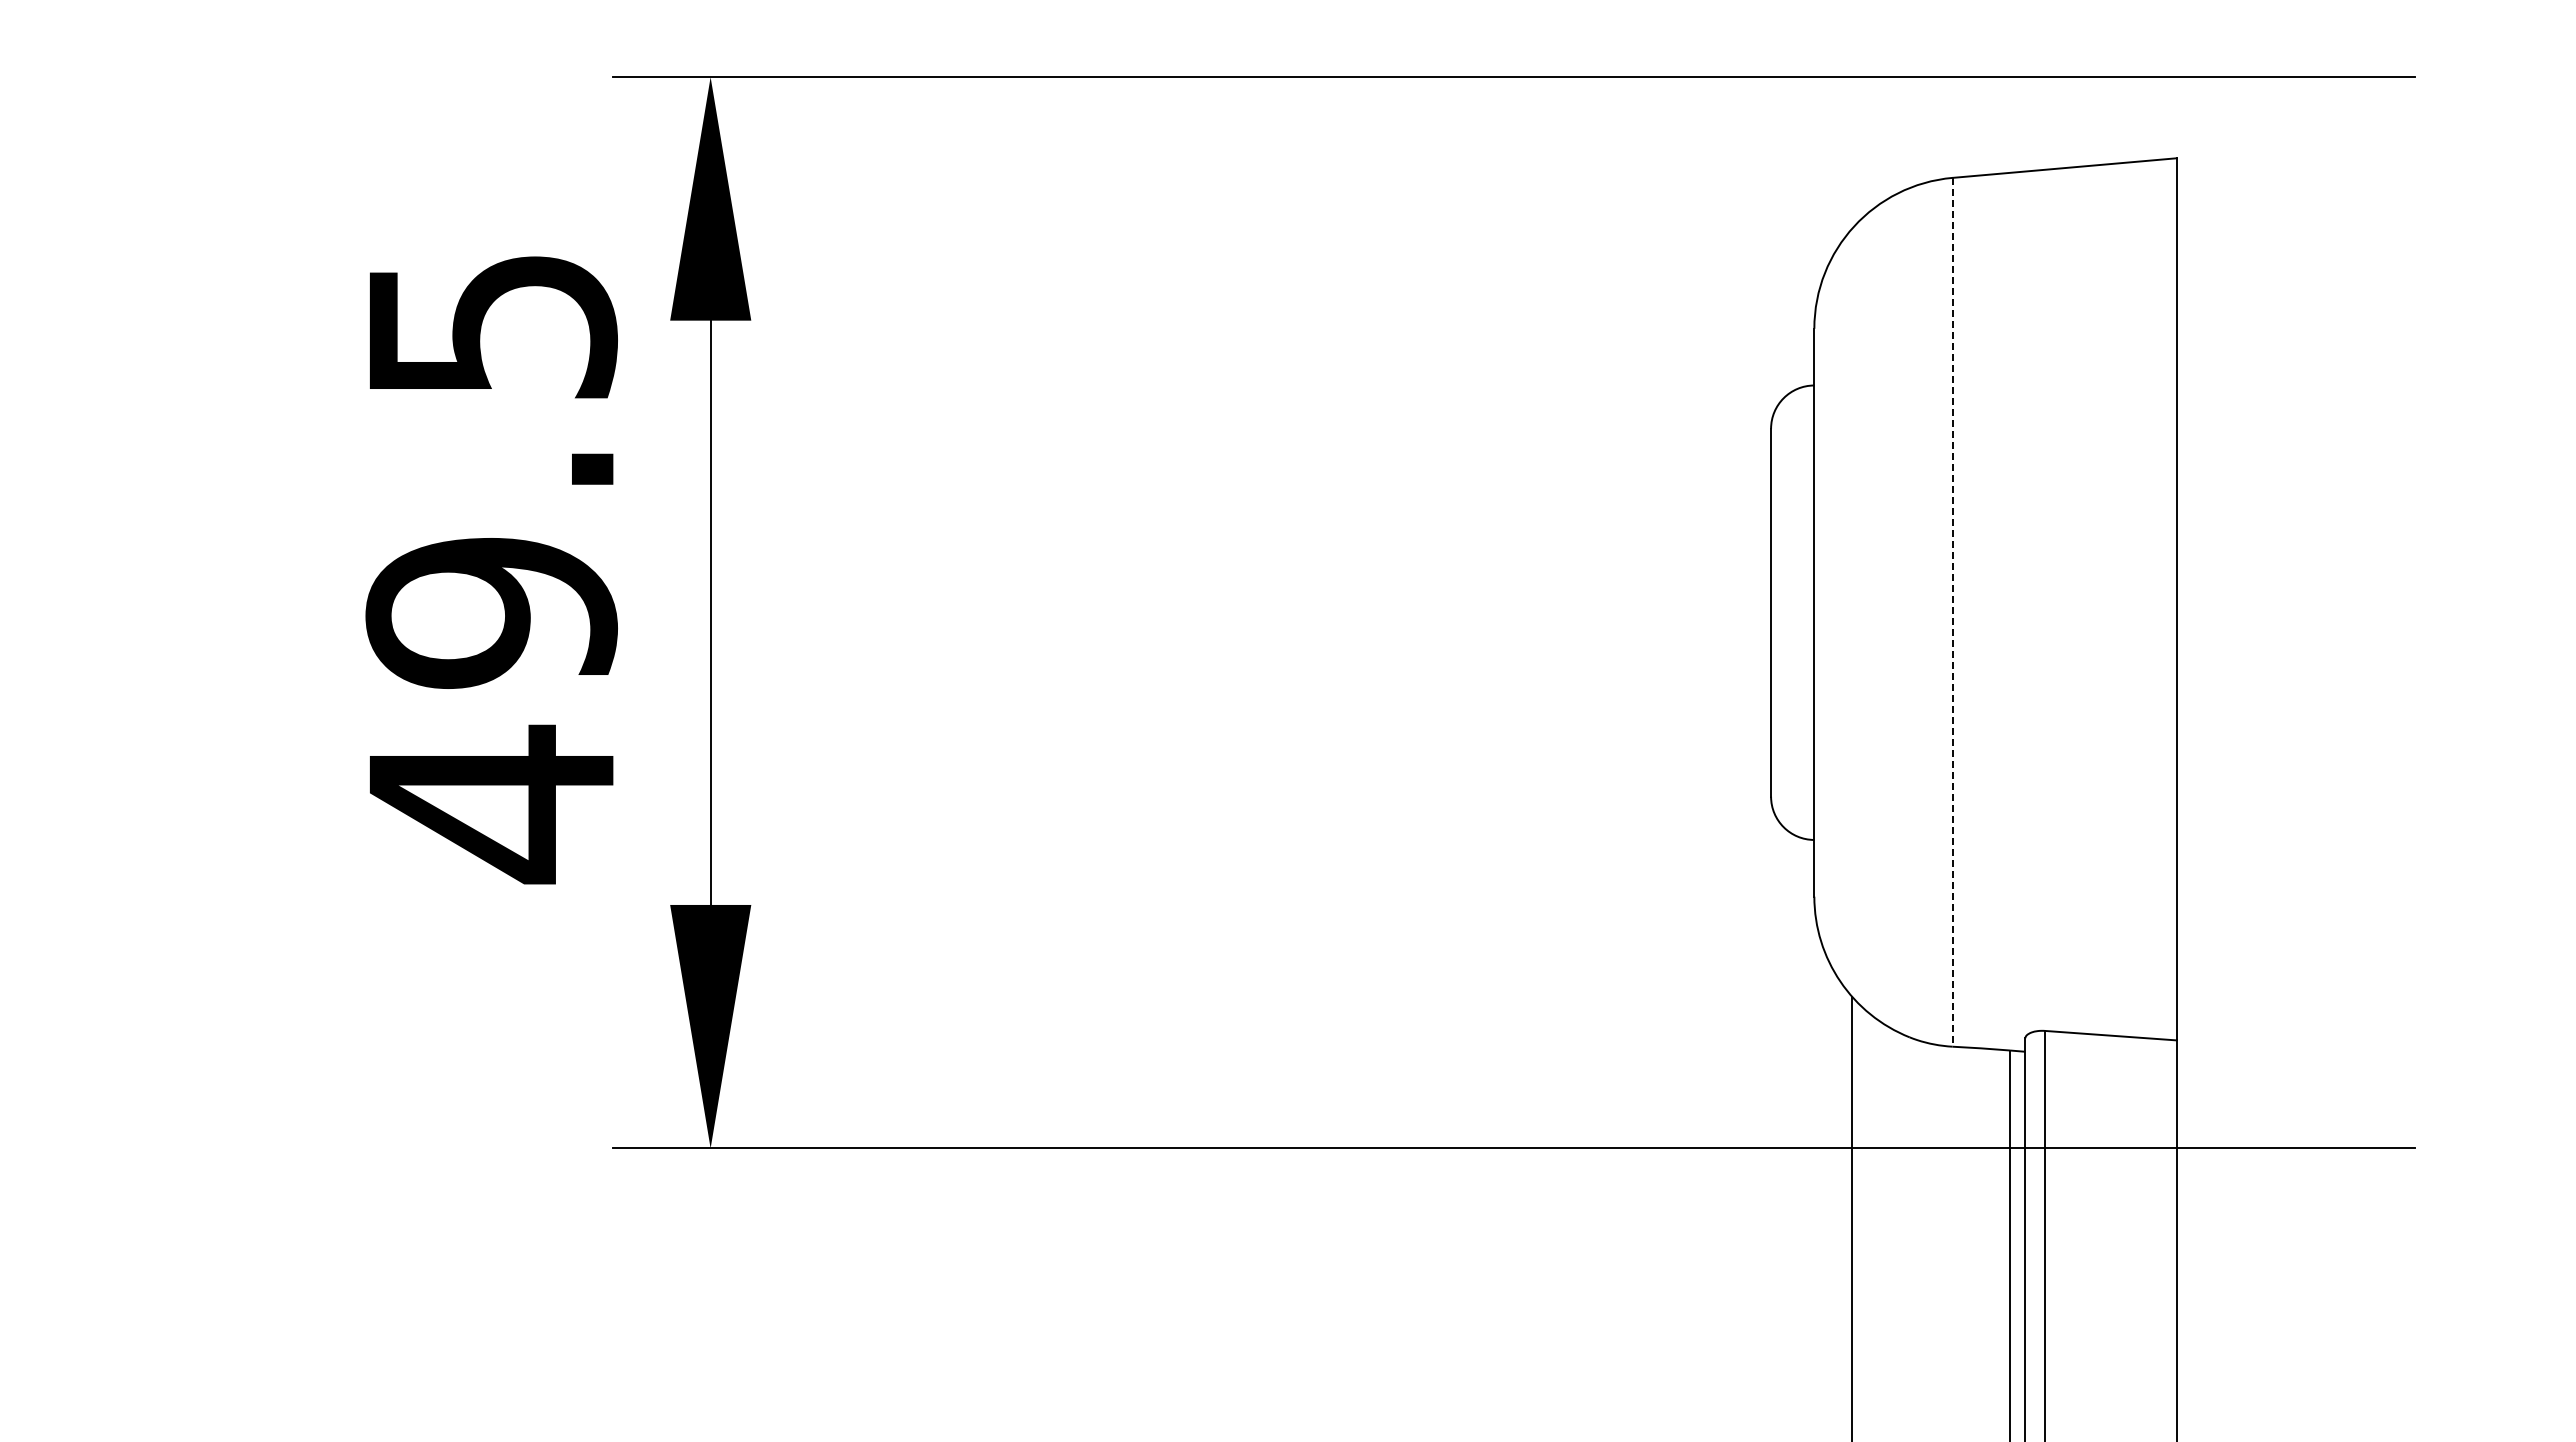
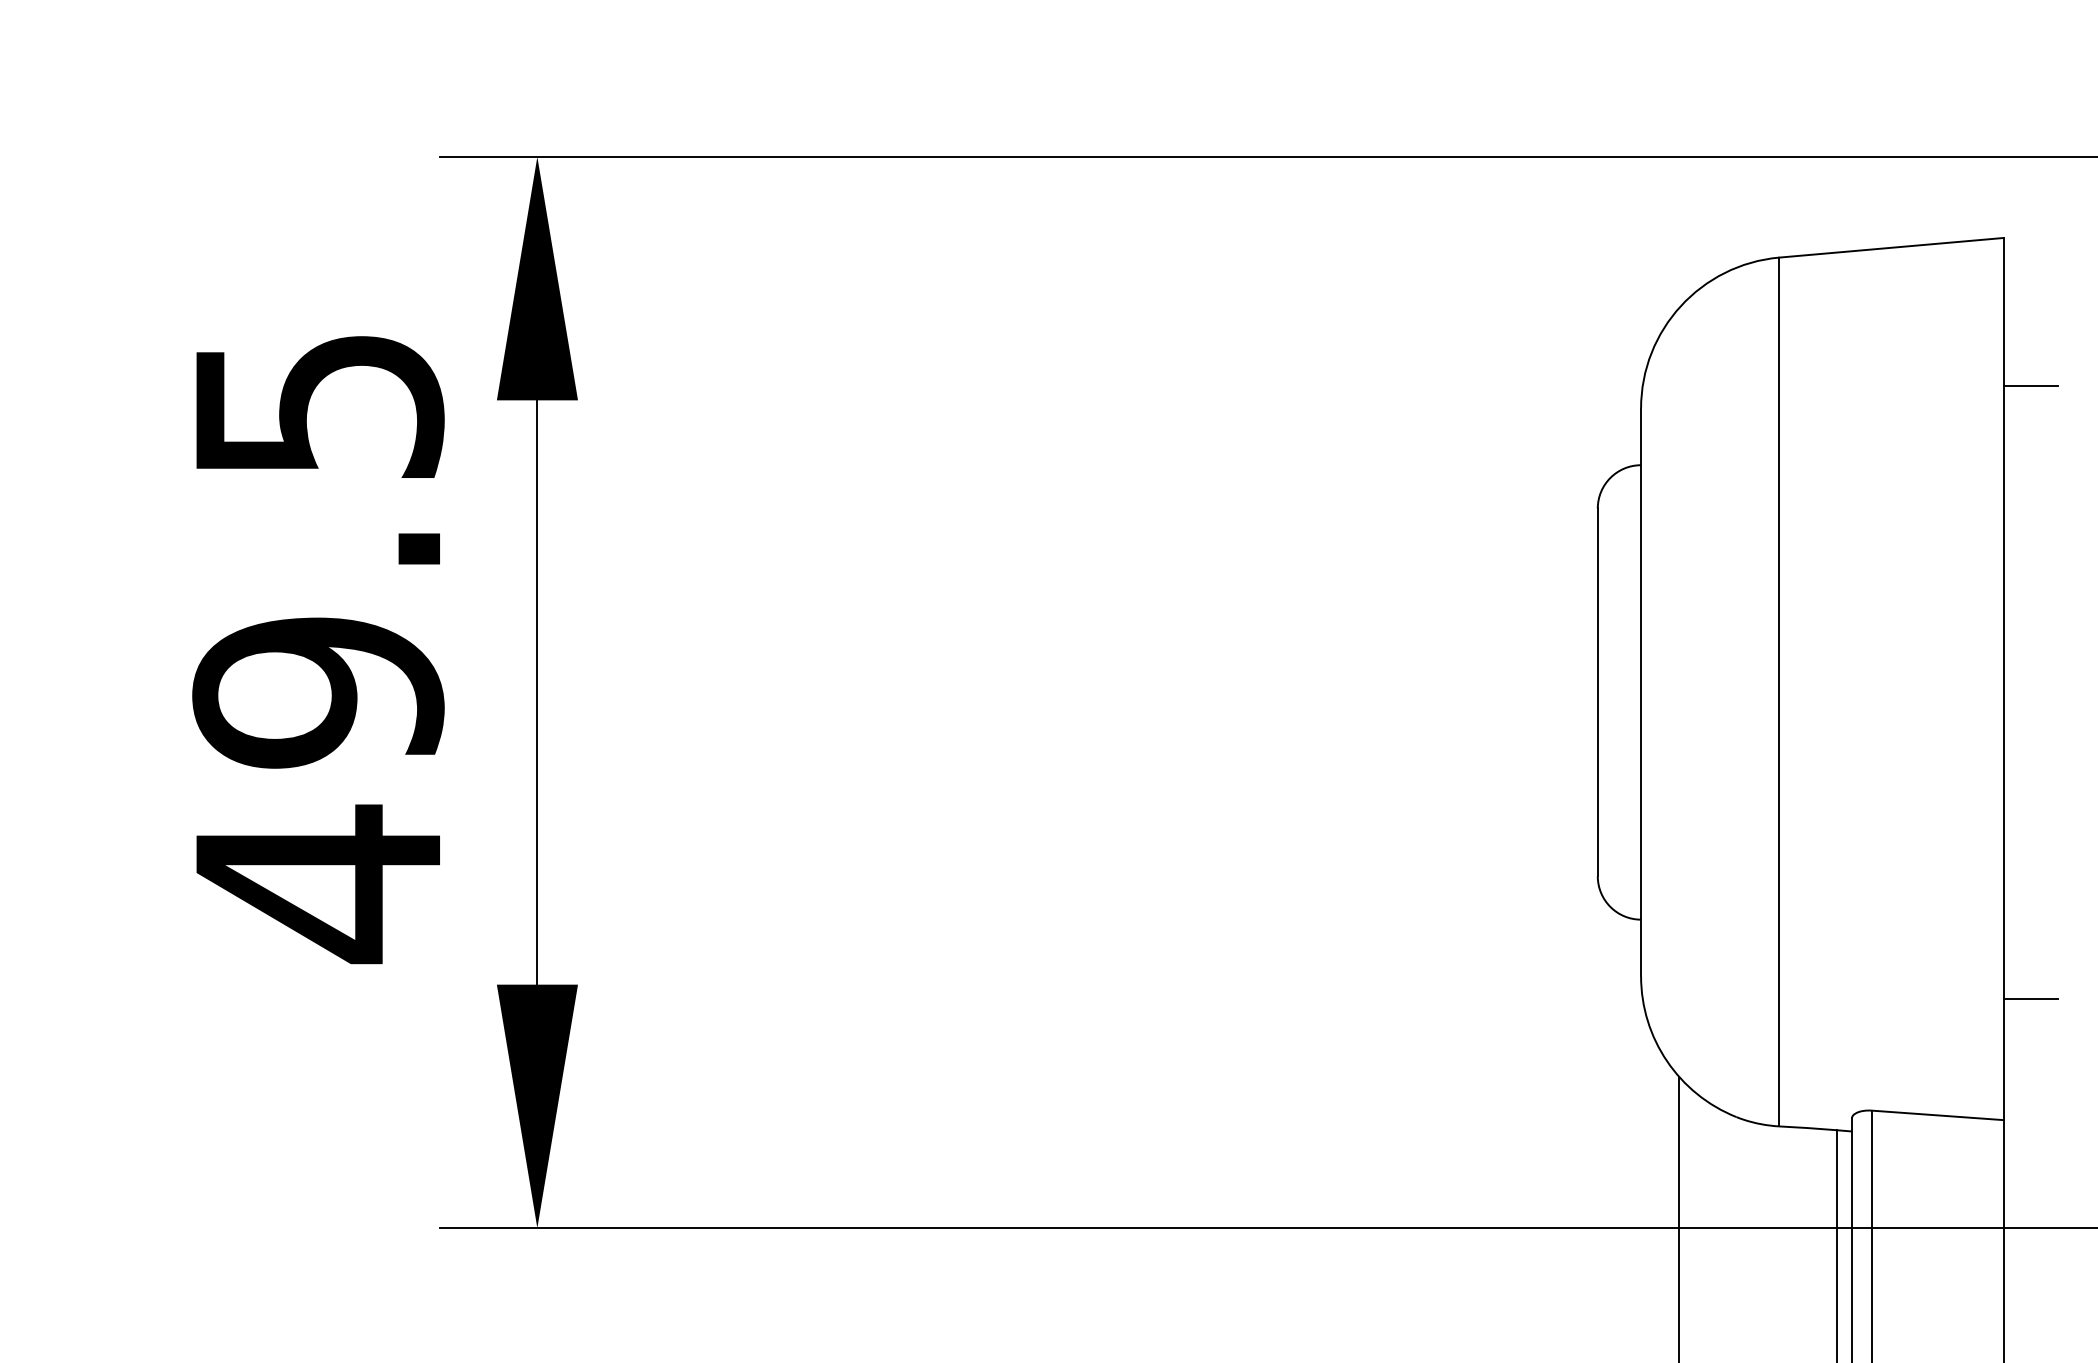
line: (2203, 306) -> (2030, 386), added
line: (1952, 612) -> (1779, 692), dashed -> solid
line: (2203, 918) -> (2030, 998), added

